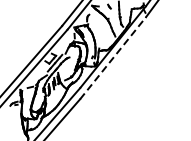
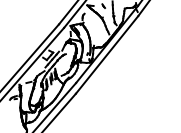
line: (113, 57) -> (107, 54), dashed -> solid

